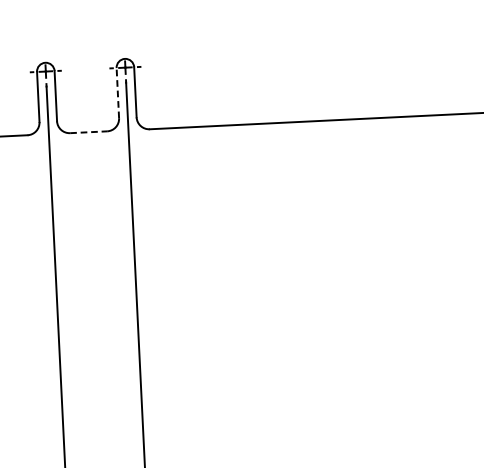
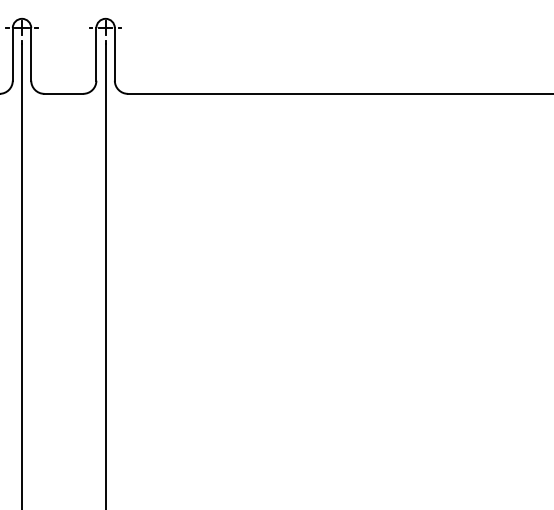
line: (117, 92) -> (96, 53), dashed -> solid
line: (89, 131) -> (64, 93), dashed -> solid

